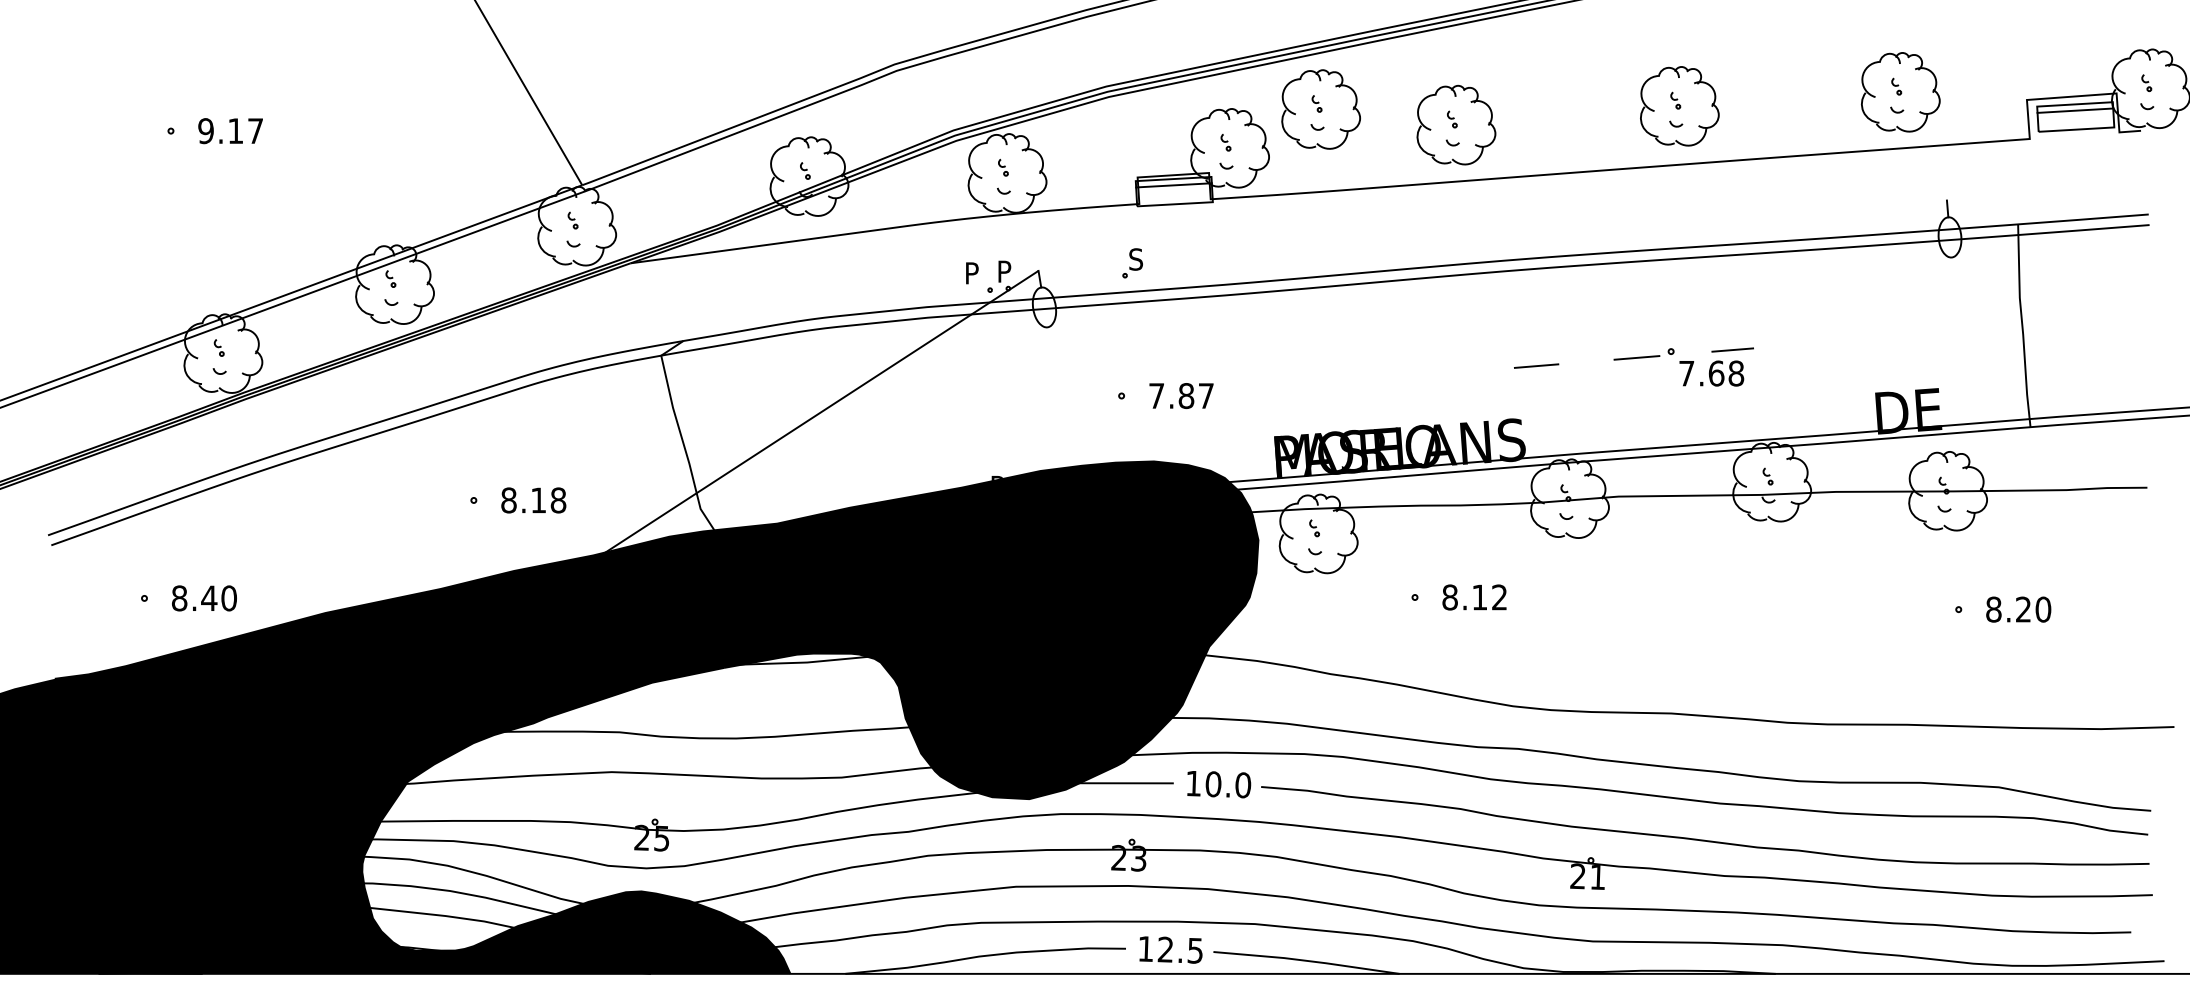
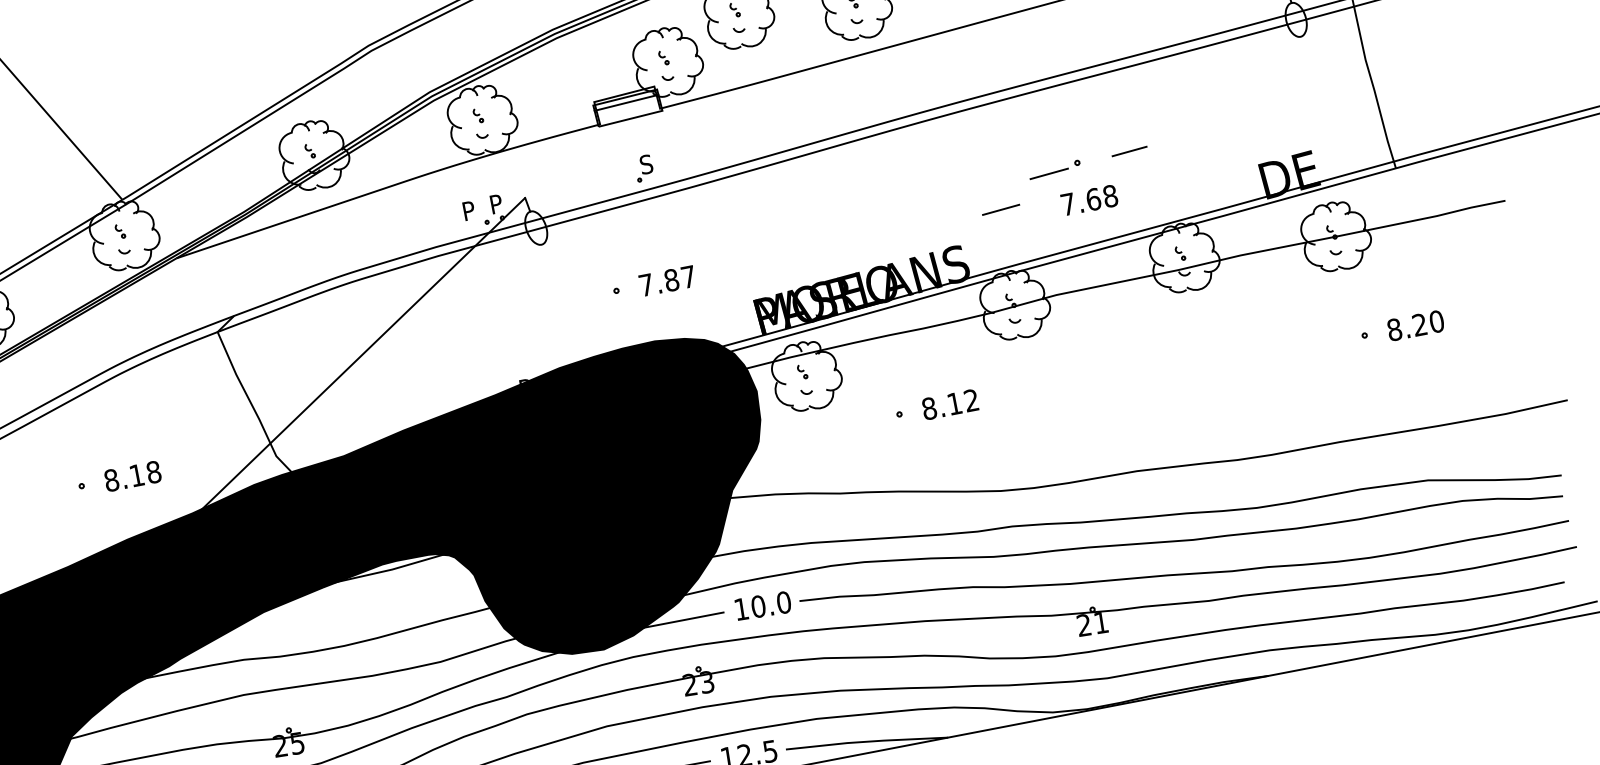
part: (1132, 263) -> (644, 168), moved
line: (1536, 365) -> (1000, 209), moved
text: (1711, 373) -> (1089, 200), moved

